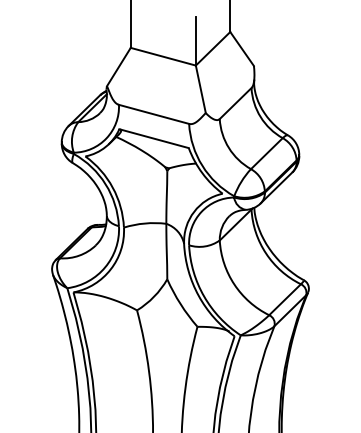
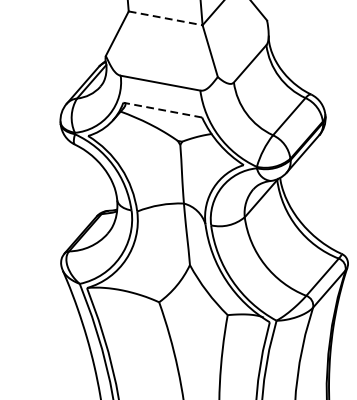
line: (163, 56) -> (165, 18), solid -> dashed
line: (154, 138) -> (163, 109), solid -> dashed

